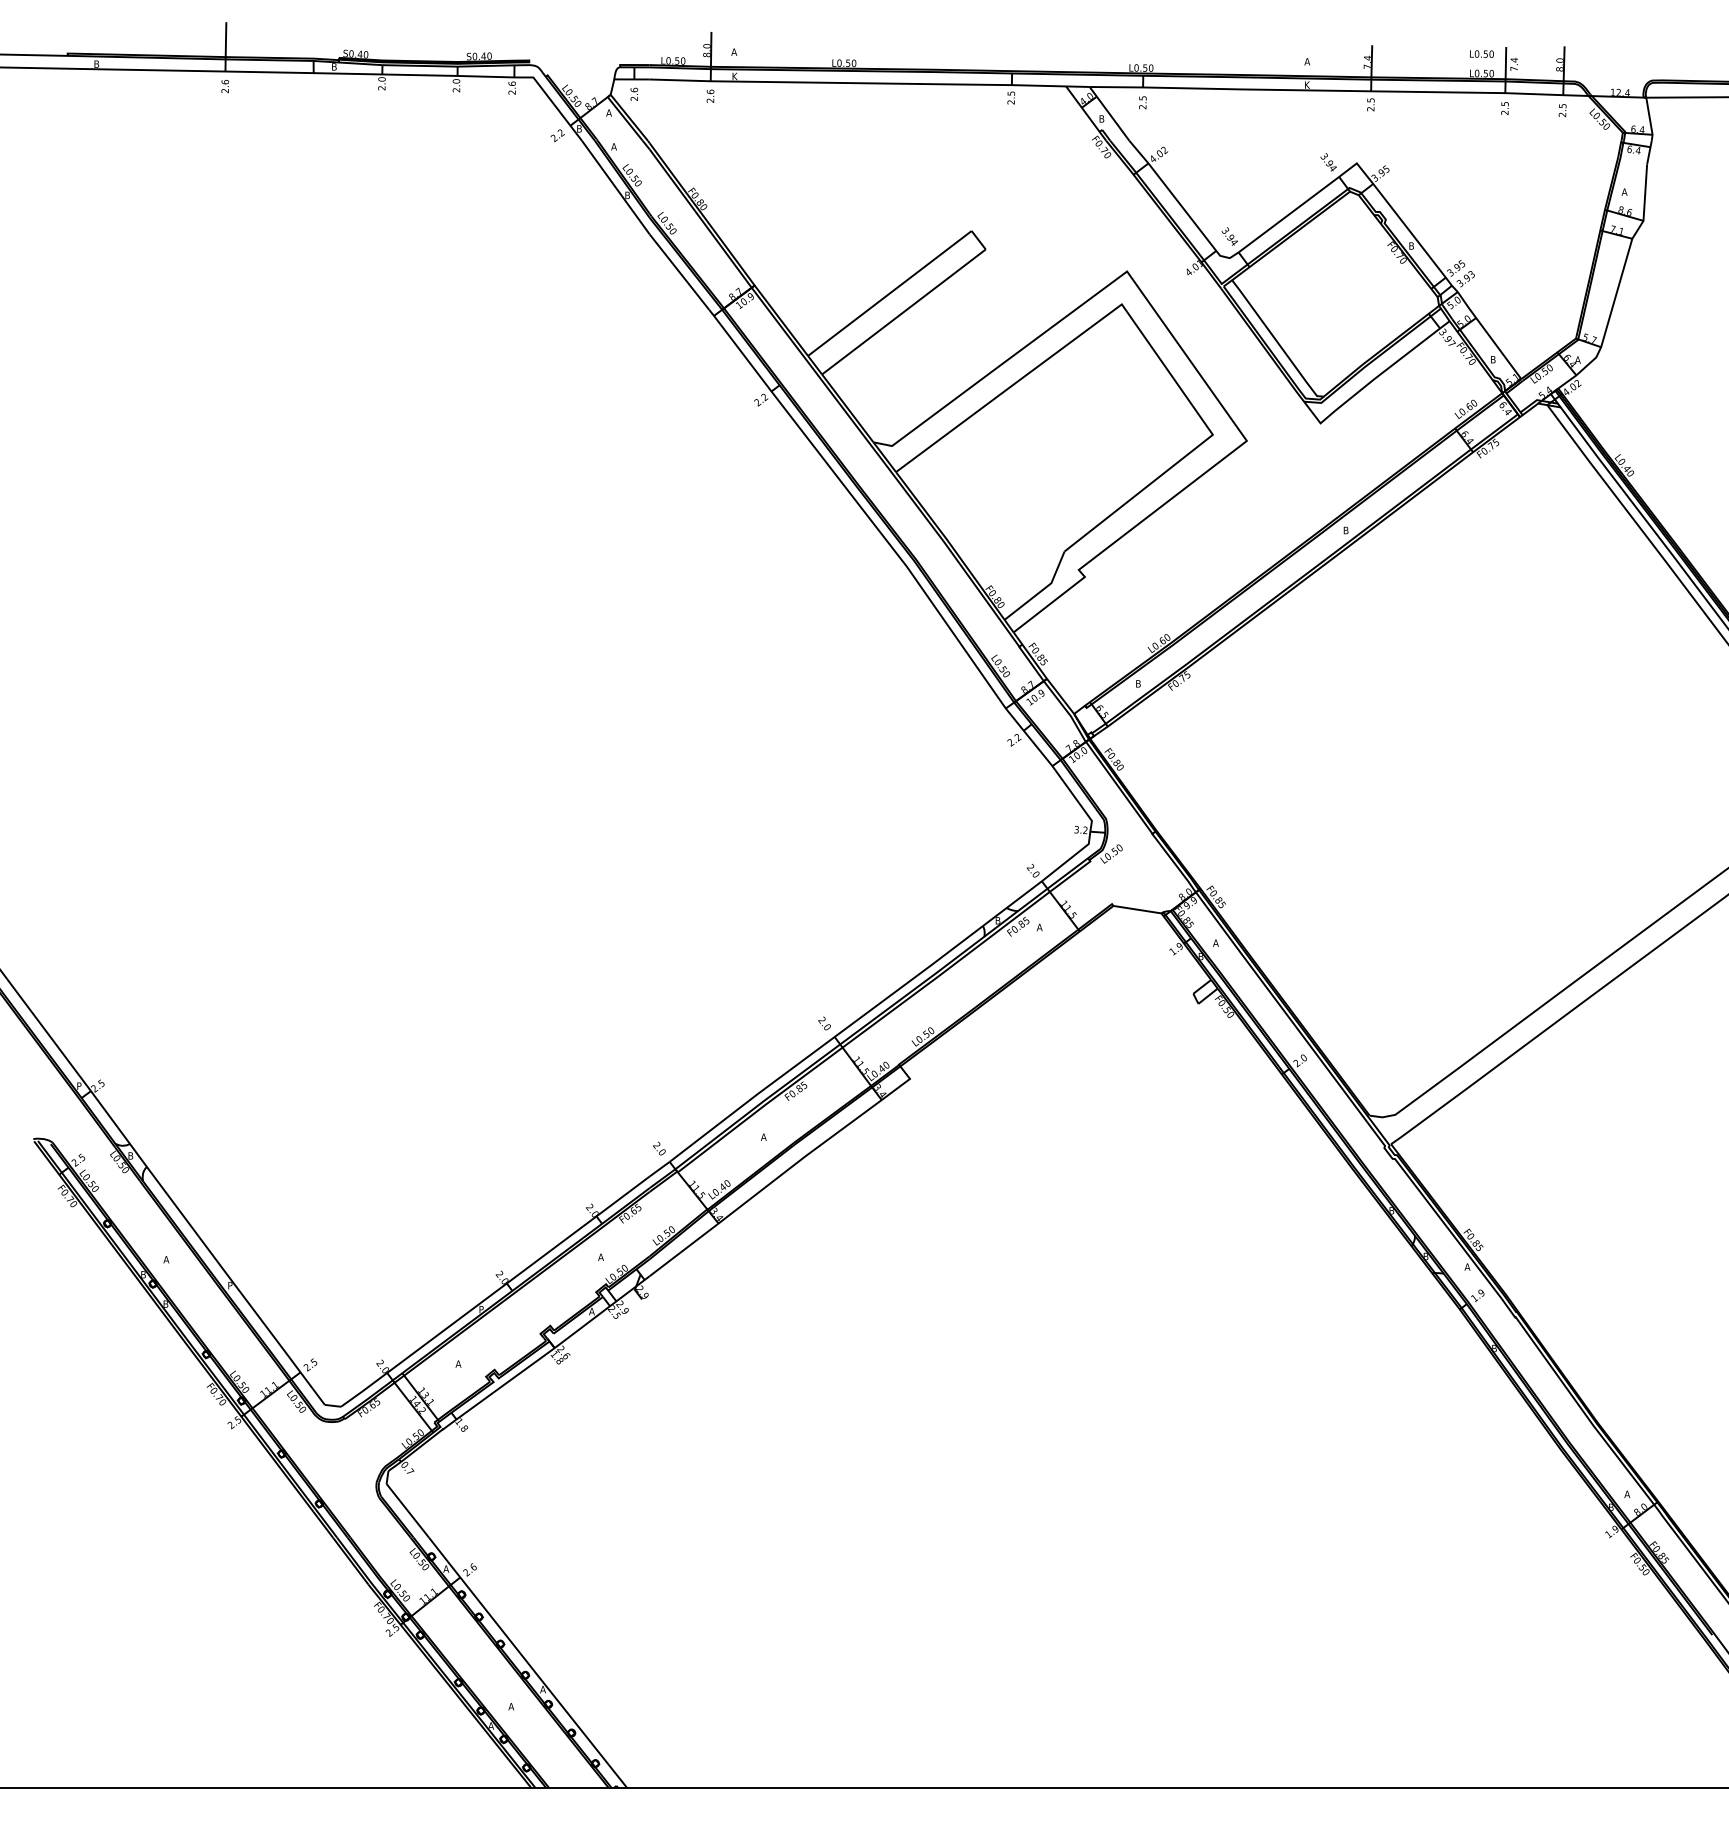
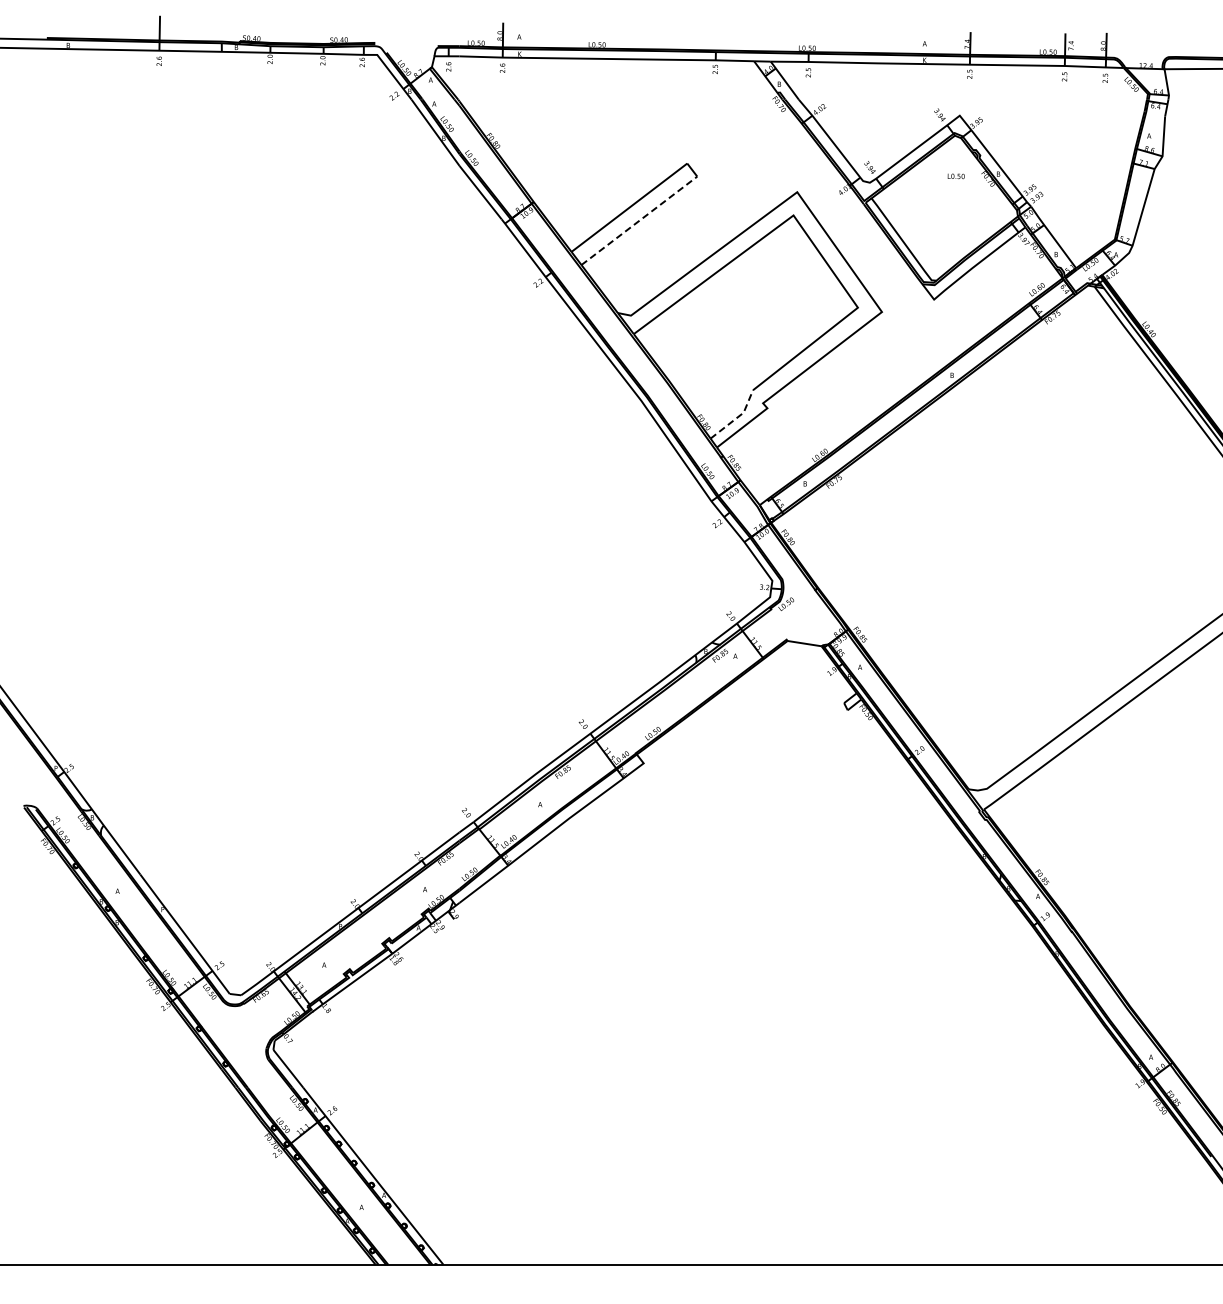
text: (1480, 54) -> (955, 176), moved
line: (904, 311) -> (639, 220), solid -> dashed
line: (1042, 590) -> (737, 417), solid -> dashed

